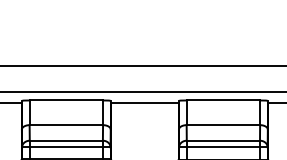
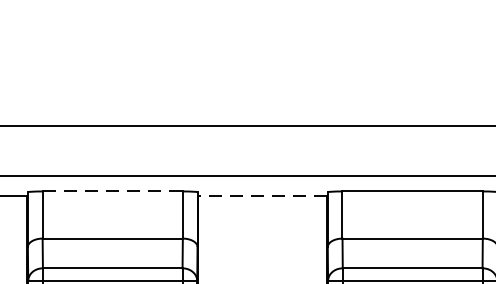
line: (66, 100) -> (113, 191), solid -> dashed
line: (144, 102) -> (261, 195), solid -> dashed

